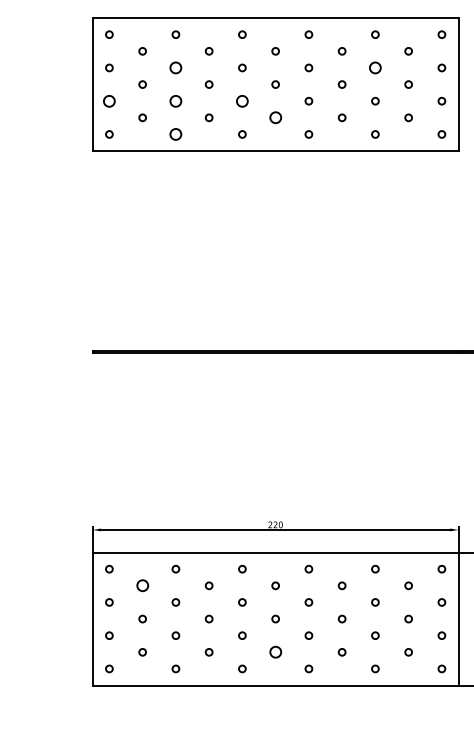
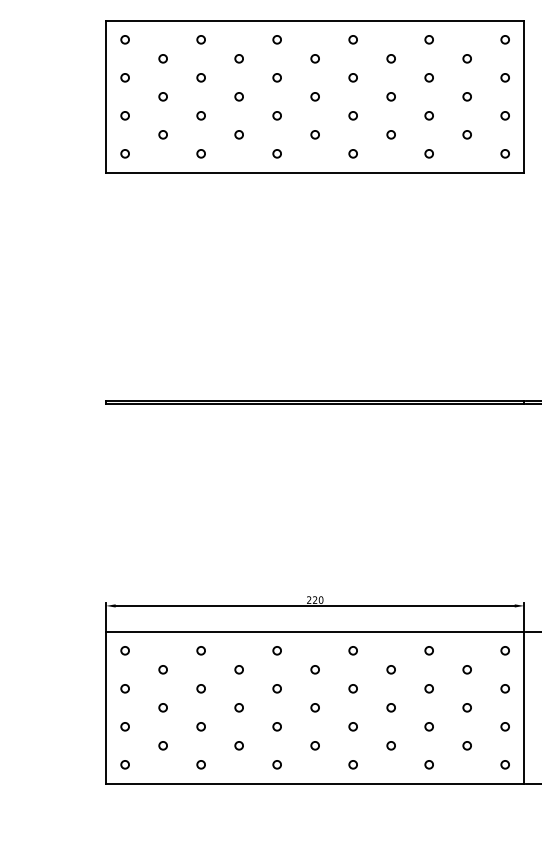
circle: (175, 67) -> (200, 77), size x0.62
circle: (375, 67) -> (429, 77), size x0.62
circle: (109, 100) -> (125, 115), size x0.62
circle: (175, 100) -> (200, 115), size x0.62
circle: (242, 100) -> (277, 115), size x0.62
circle: (275, 117) -> (315, 134), size x0.62
circle: (175, 134) -> (200, 153), size x0.62
circle: (142, 585) -> (162, 669), size x0.62
circle: (275, 652) -> (315, 745), size x0.62

